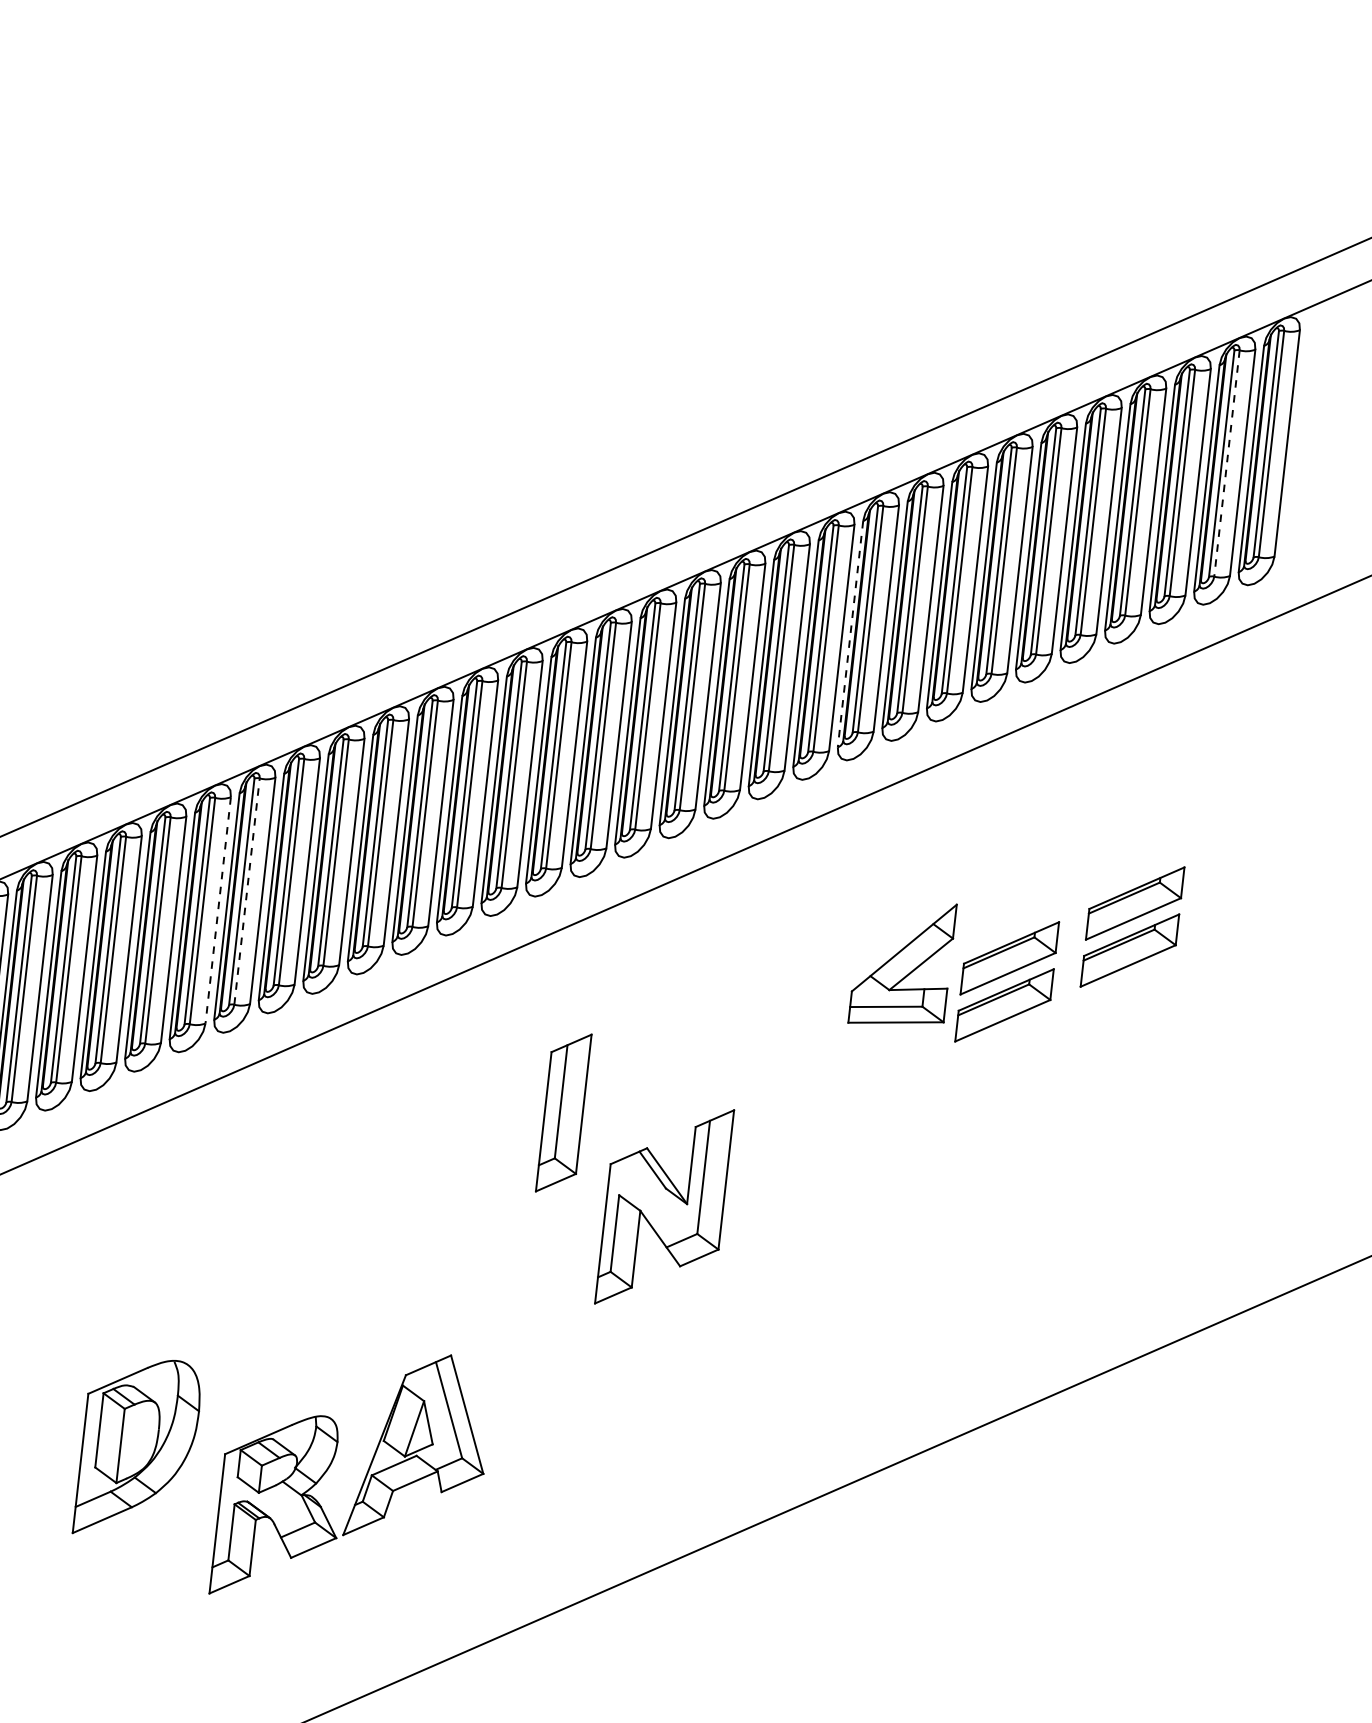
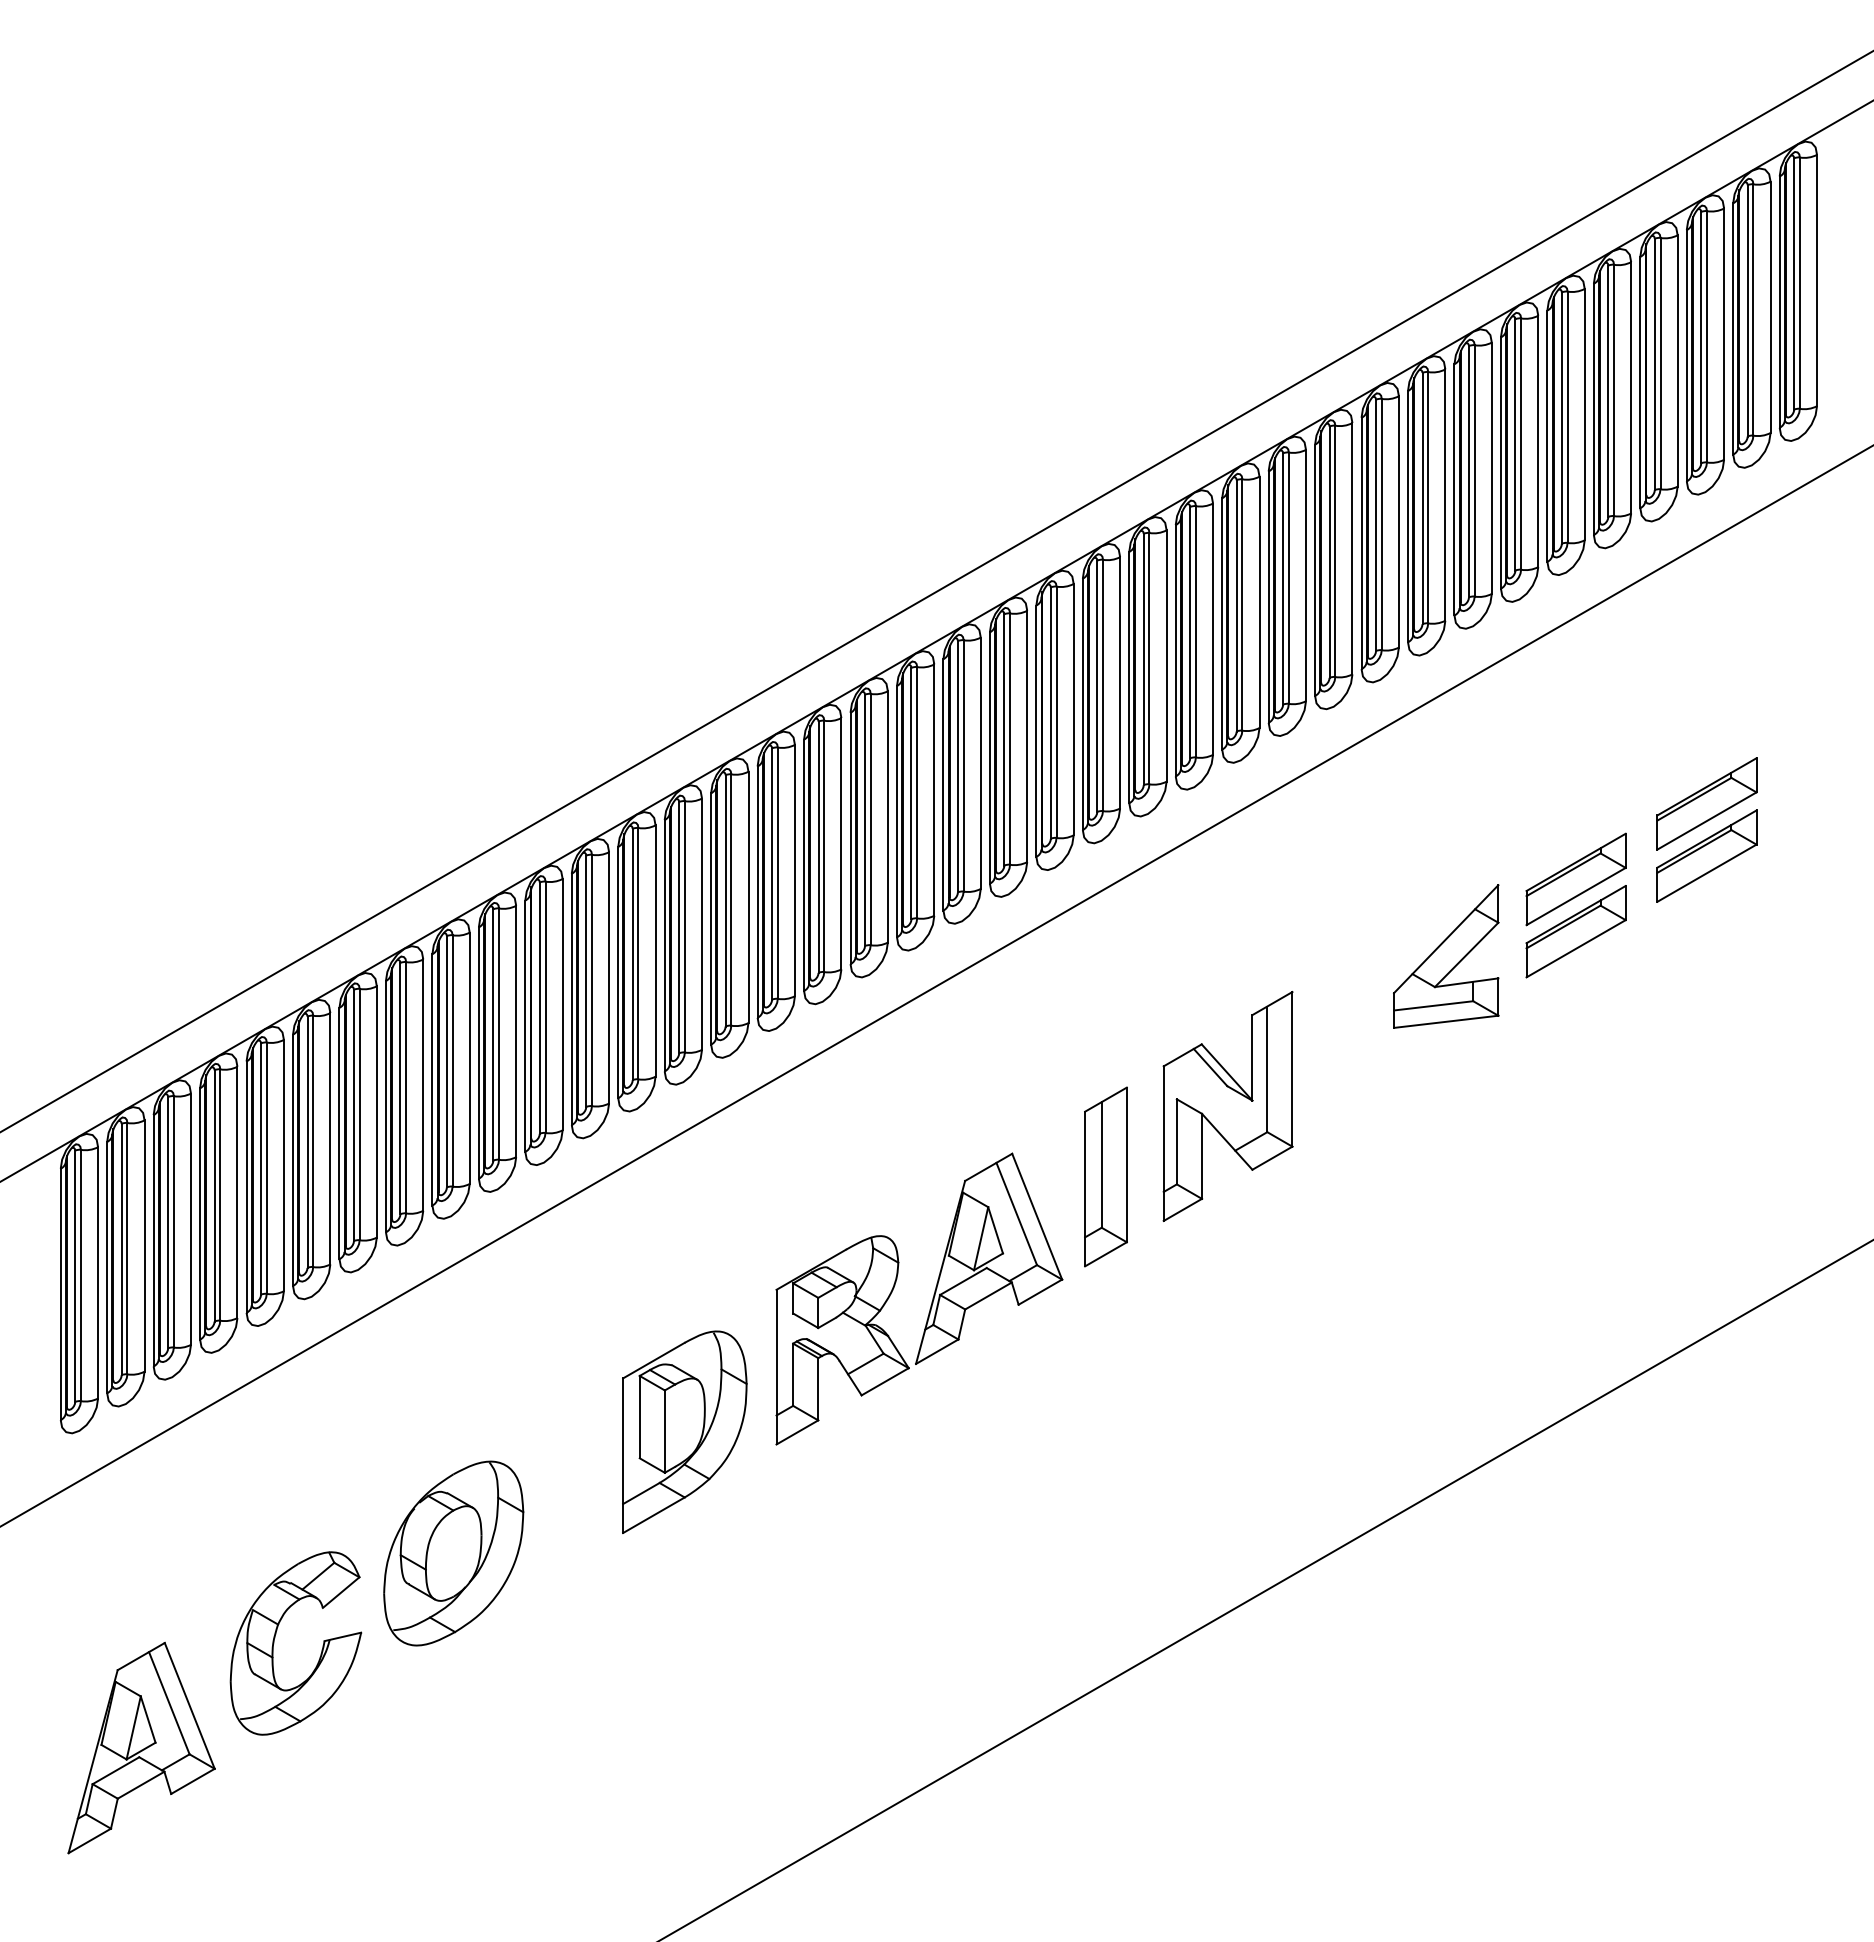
line: (1226, 463) -> (1753, 310), dashed -> solid
line: (850, 634) -> (1361, 543), dashed -> solid
line: (247, 891) -> (731, 900), dashed -> solid
line: (218, 910) -> (702, 924), dashed -> solid
part: (902, 963) -> (1446, 956), moved
part: (563, 1112) -> (1105, 1176), moved
part: (664, 1206) -> (1227, 1106), moved
part: (138, 1447) -> (684, 1431), moved
part: (363, 1480) -> (931, 1301), moved

